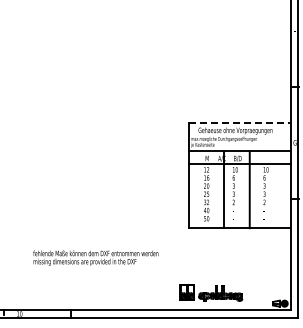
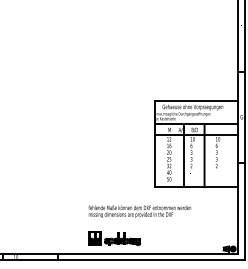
line: (239, 123) -> (196, 101), dashed -> solid
text: (95, 257) -> (139, 211), moved
part: (211, 292) -> (114, 238), moved

